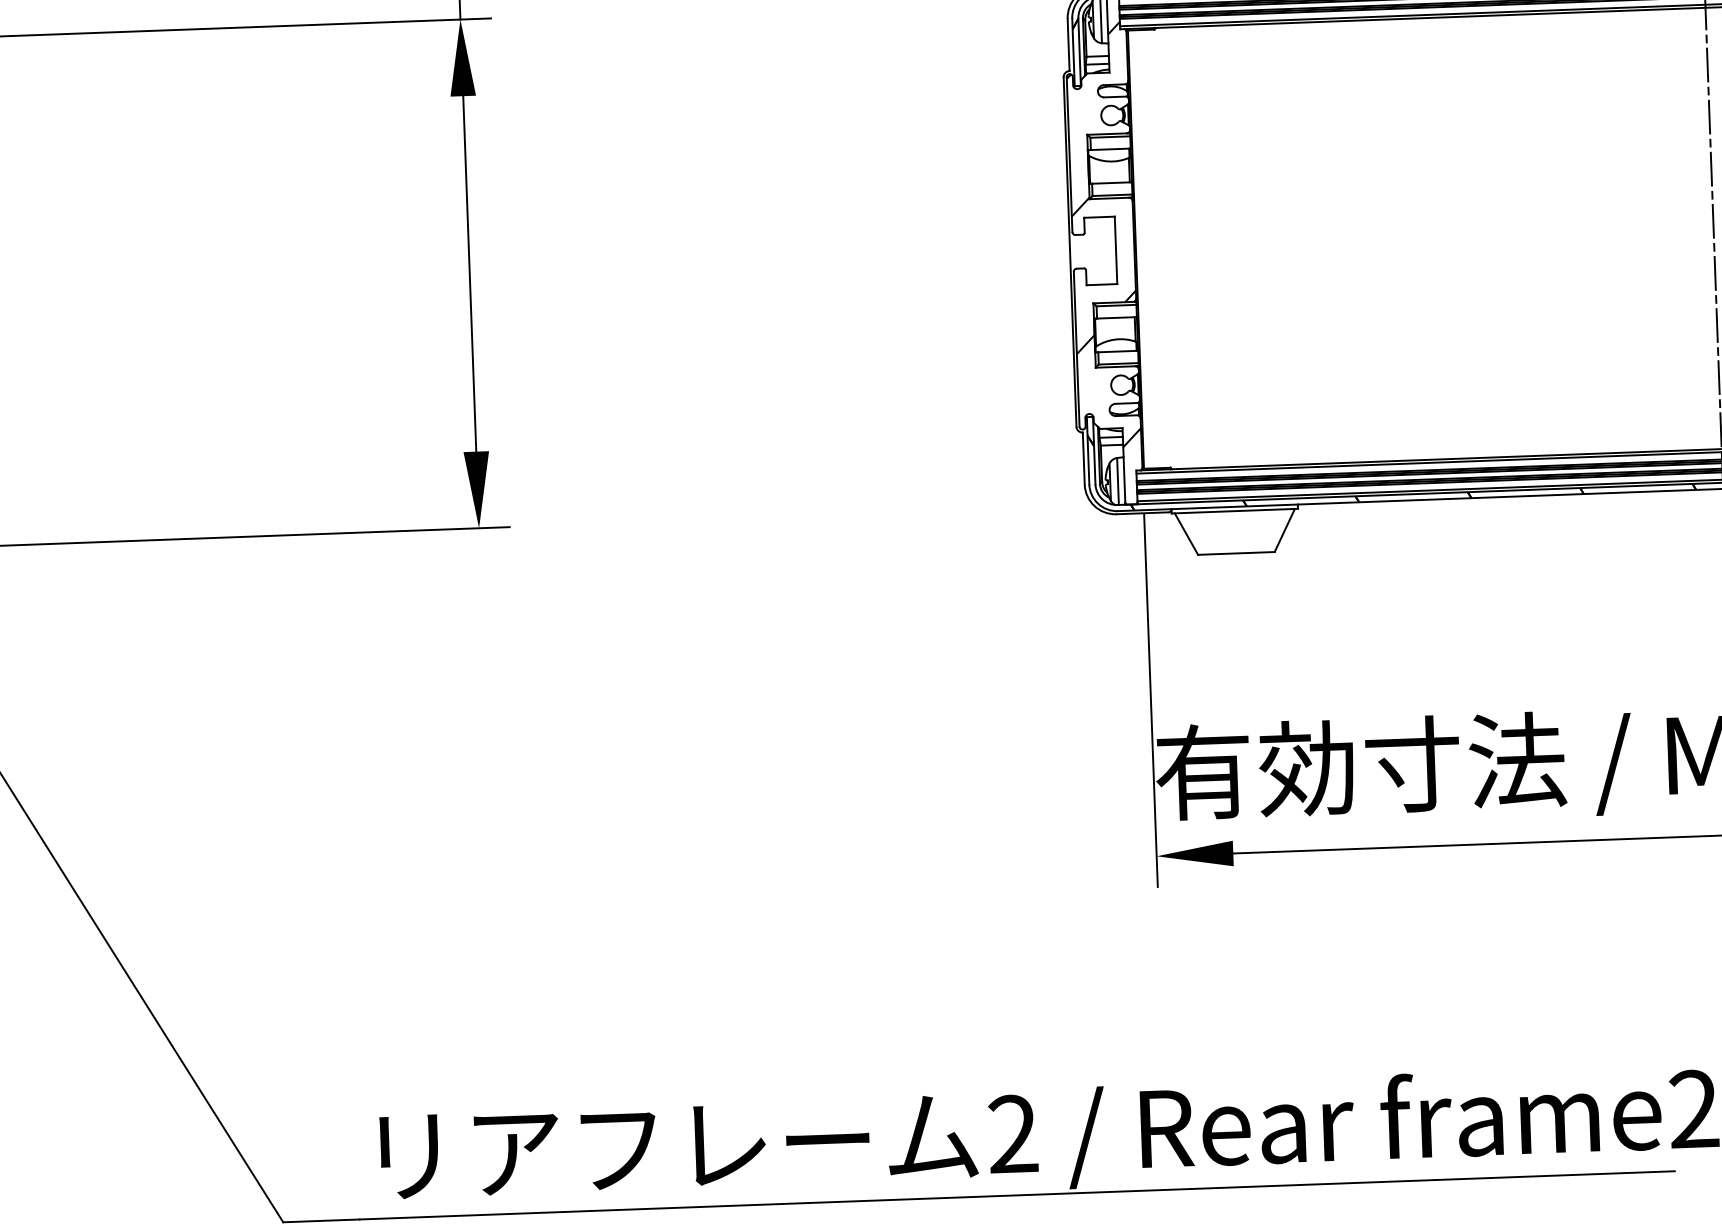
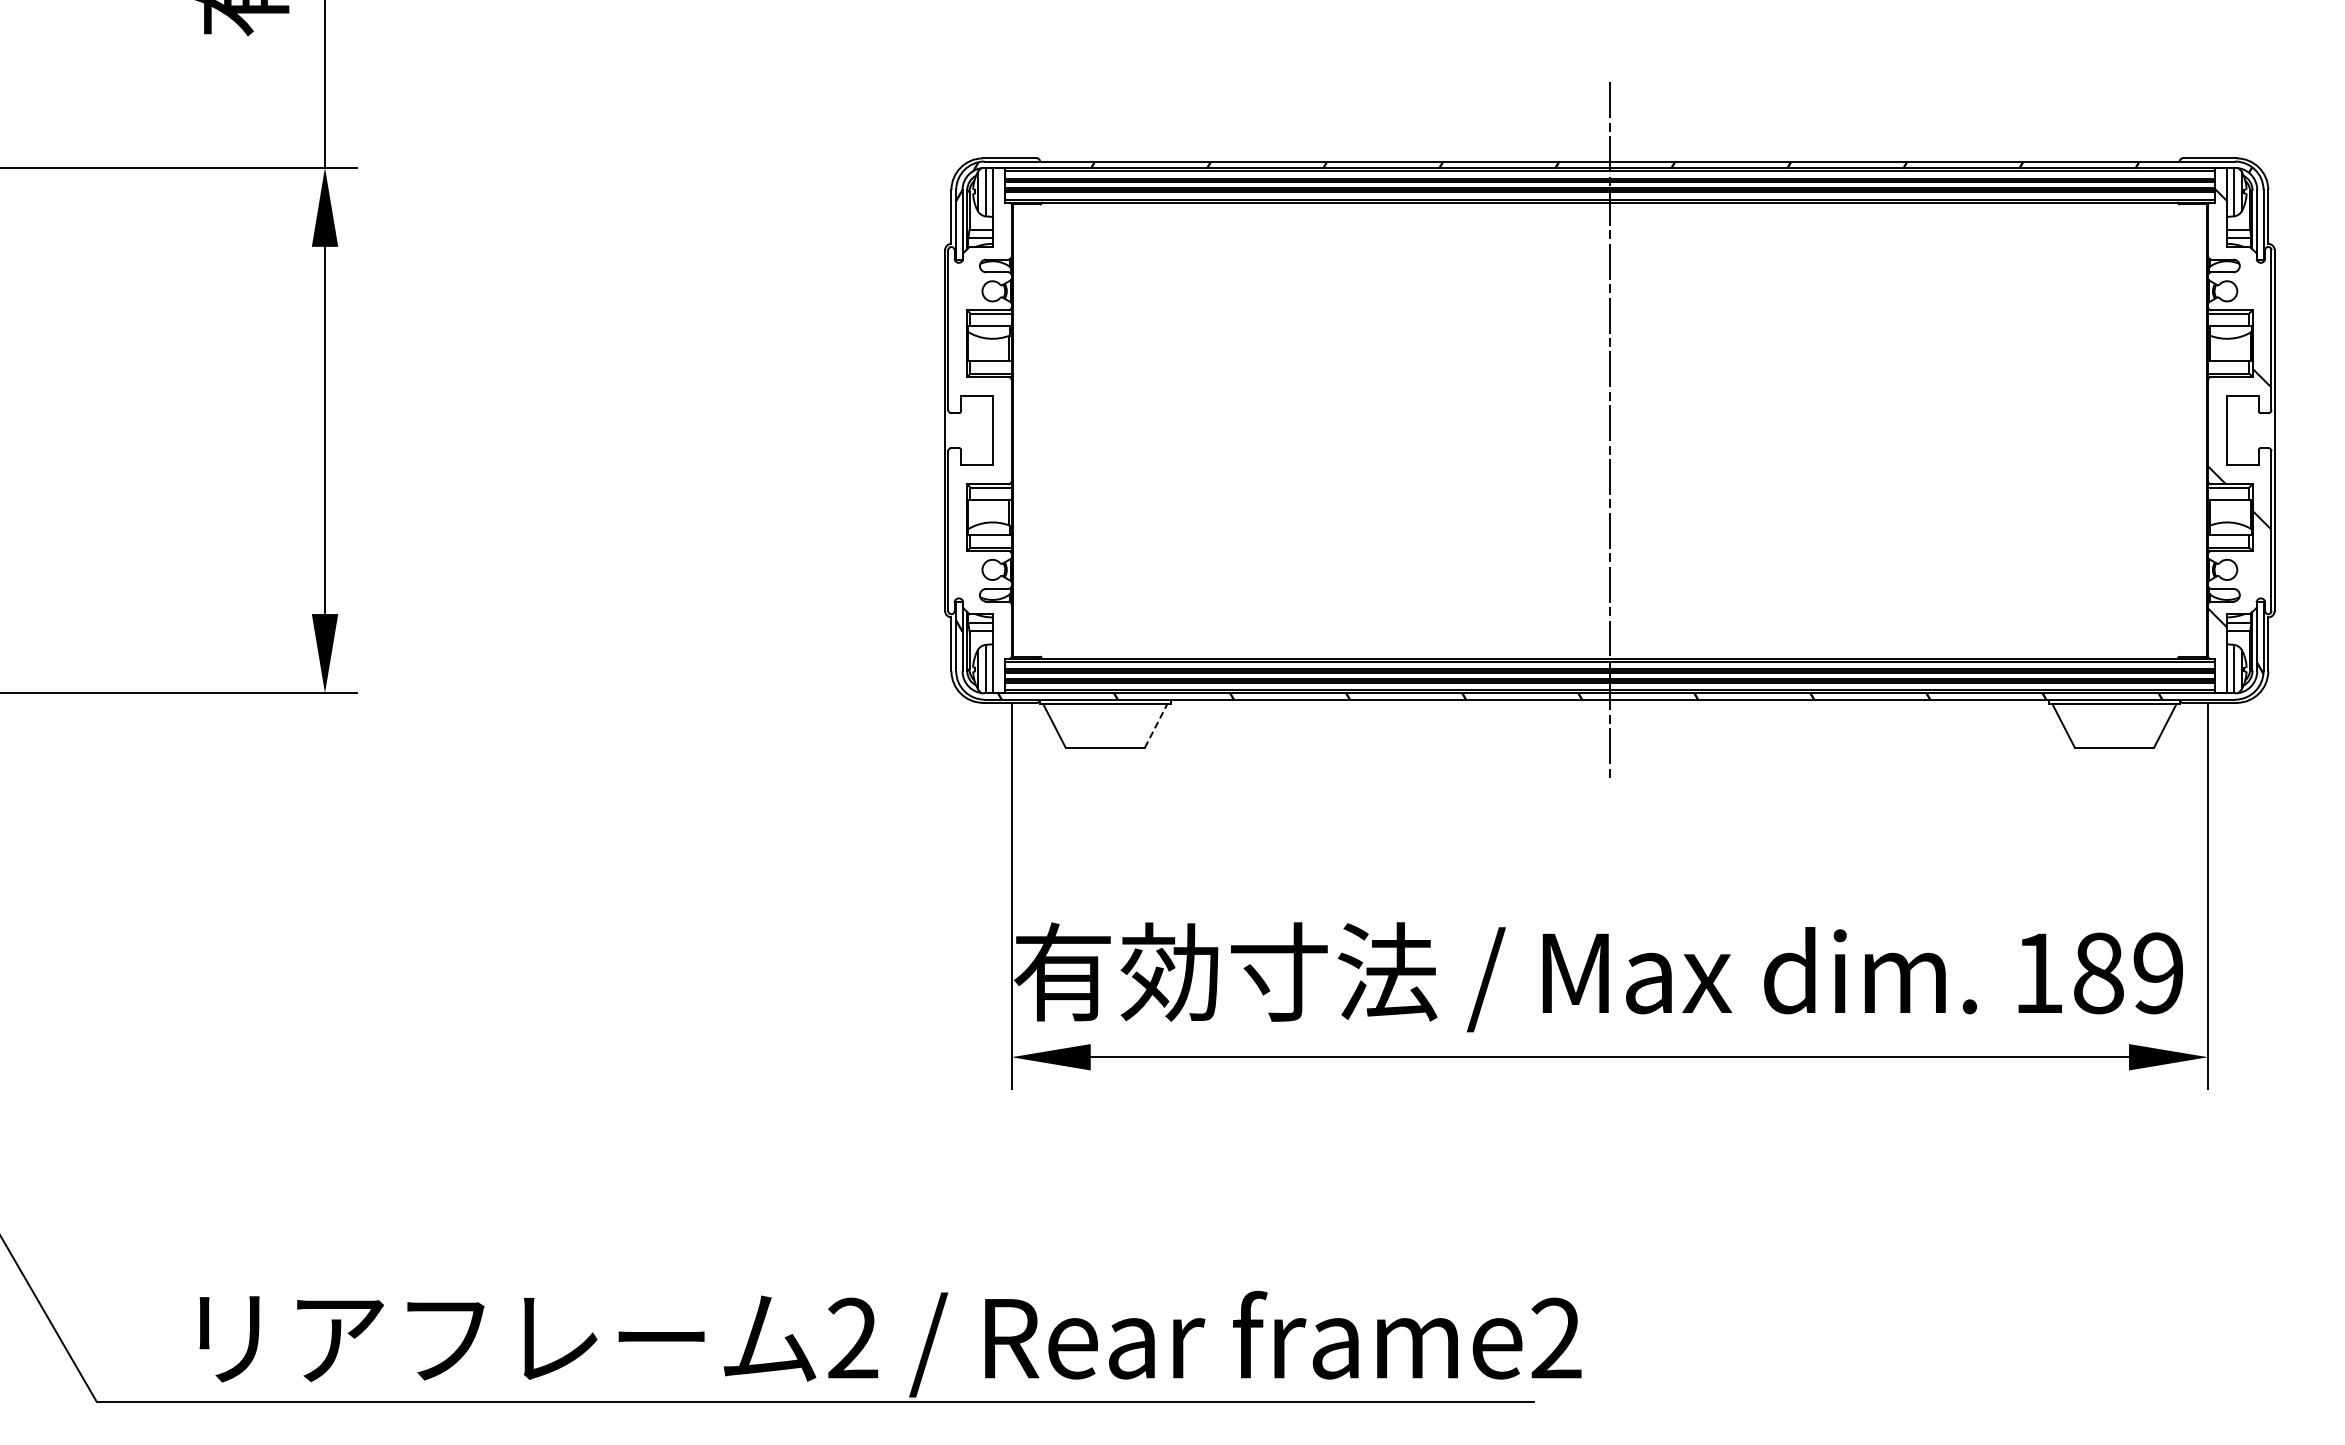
hatch: (1102, 235) -> (979, 414), removed
line: (1285, 530) -> (1156, 725), solid -> dashed

